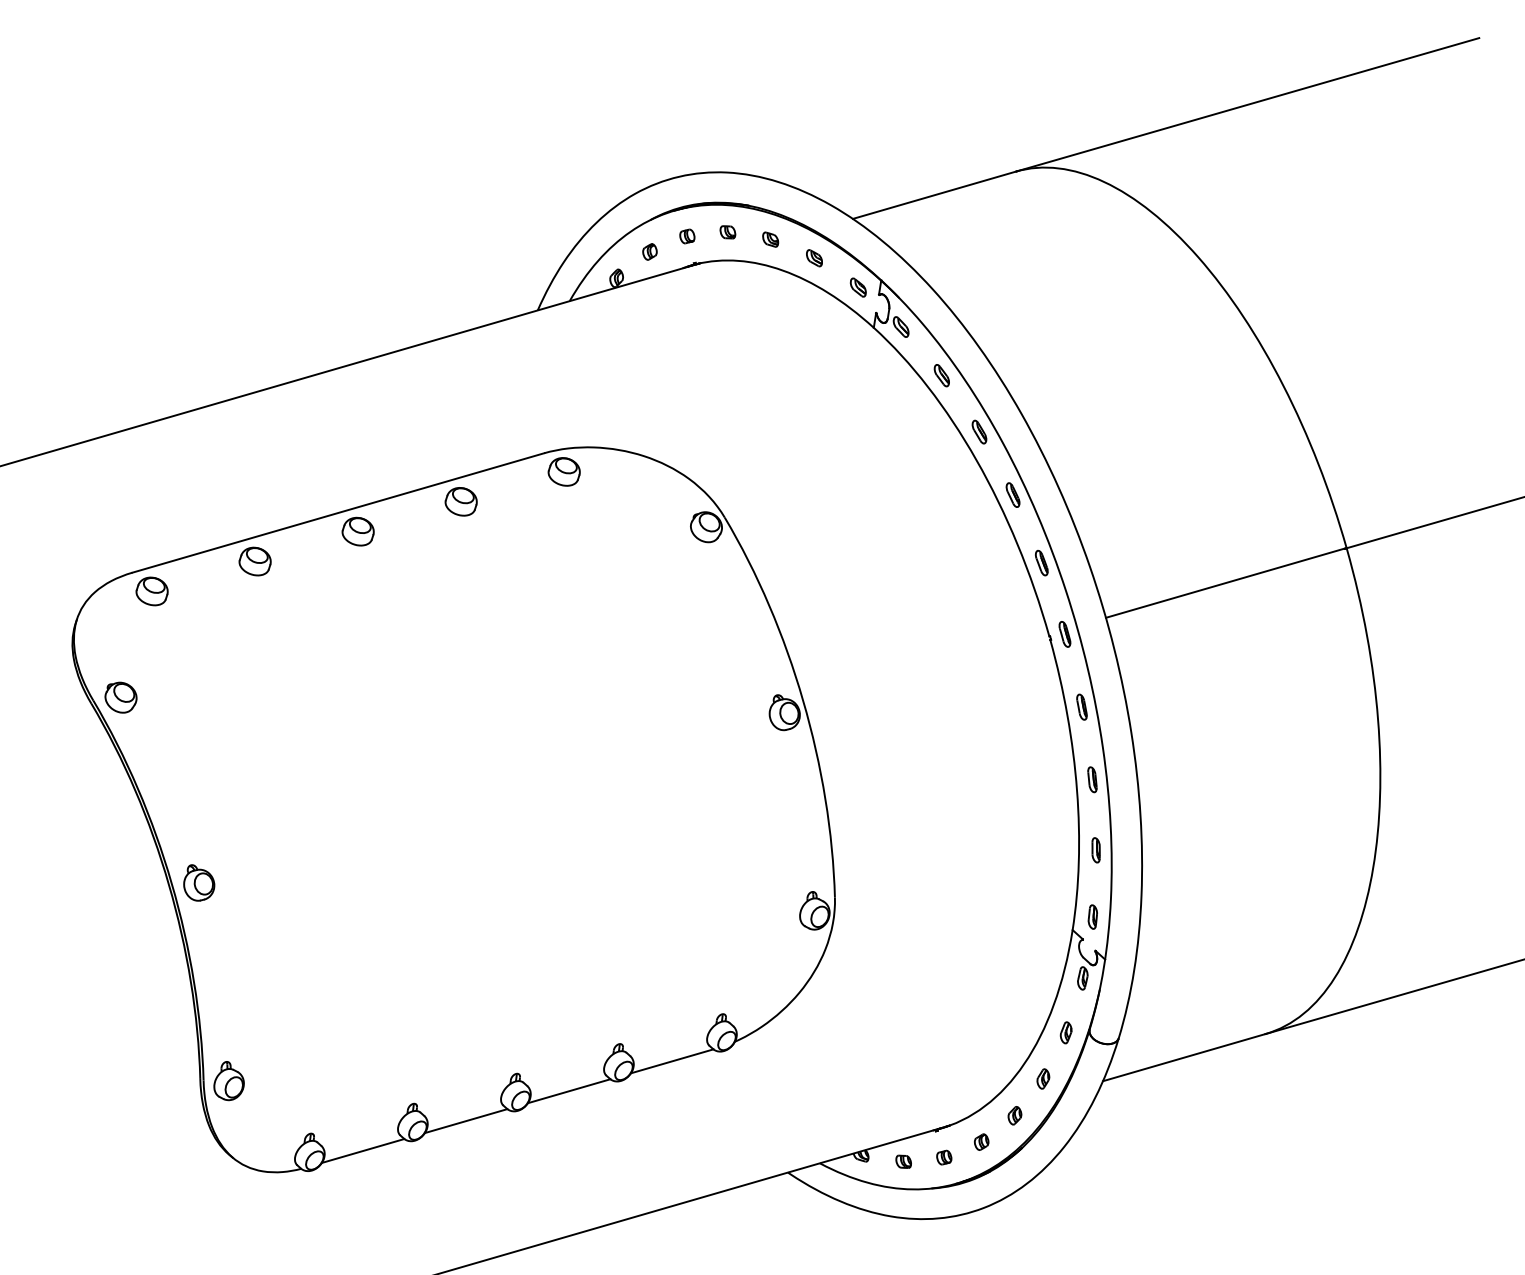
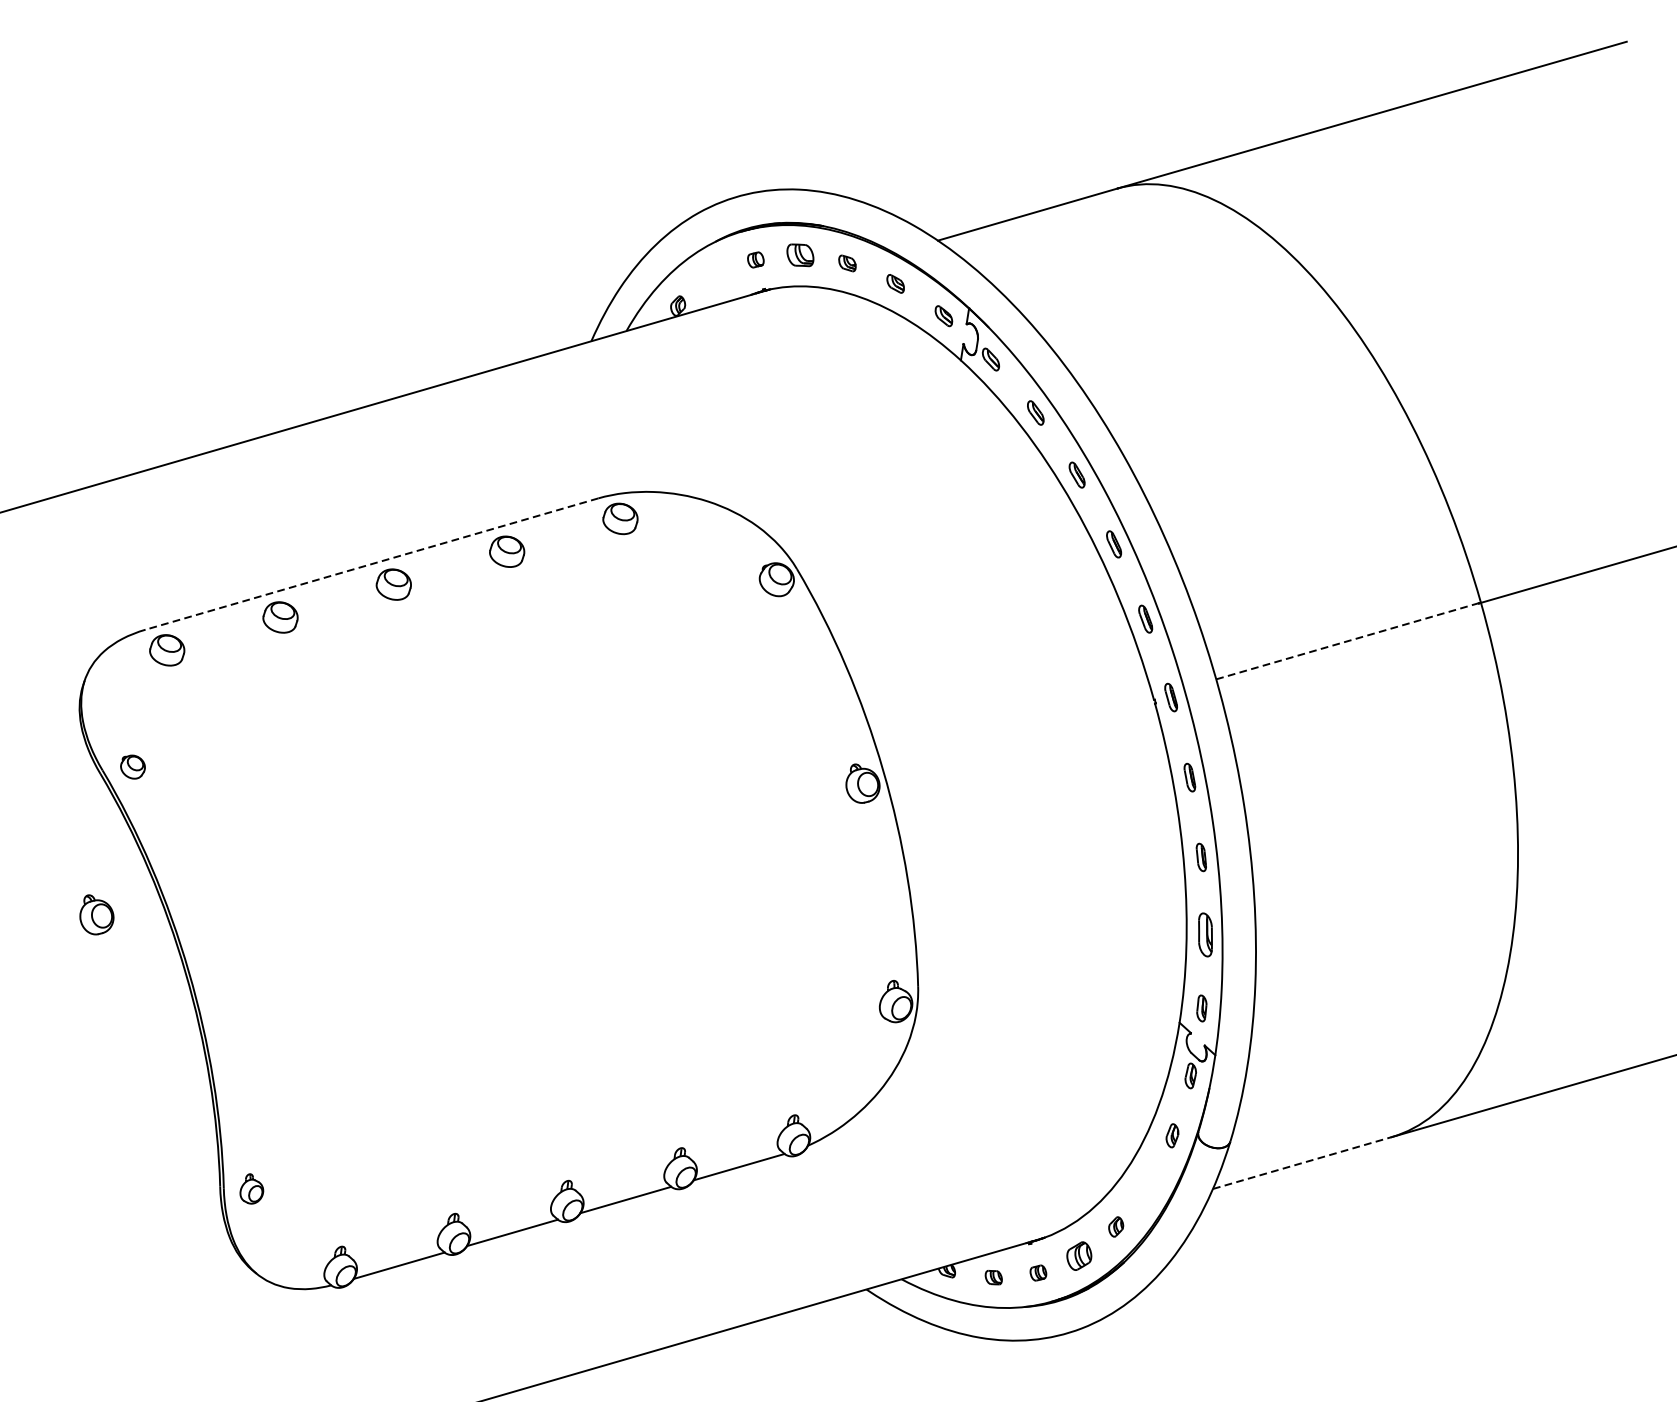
part: (727, 232) -> (800, 255), size x1.6
part: (649, 251) -> (714, 276), removed
line: (337, 513) -> (371, 564), solid -> dashed
line: (1226, 582) -> (1348, 640), solid -> dashed
part: (120, 697) -> (132, 766), size x0.7
part: (1095, 850) -> (1204, 935), size x1.6
part: (199, 882) -> (97, 914), moved
line: (1184, 1057) -> (1302, 1162), solid -> dashed
part: (1043, 1078) -> (1147, 1186), removed
part: (228, 1081) -> (251, 1189), size x0.7
part: (981, 1141) -> (1079, 1255), size x1.6

